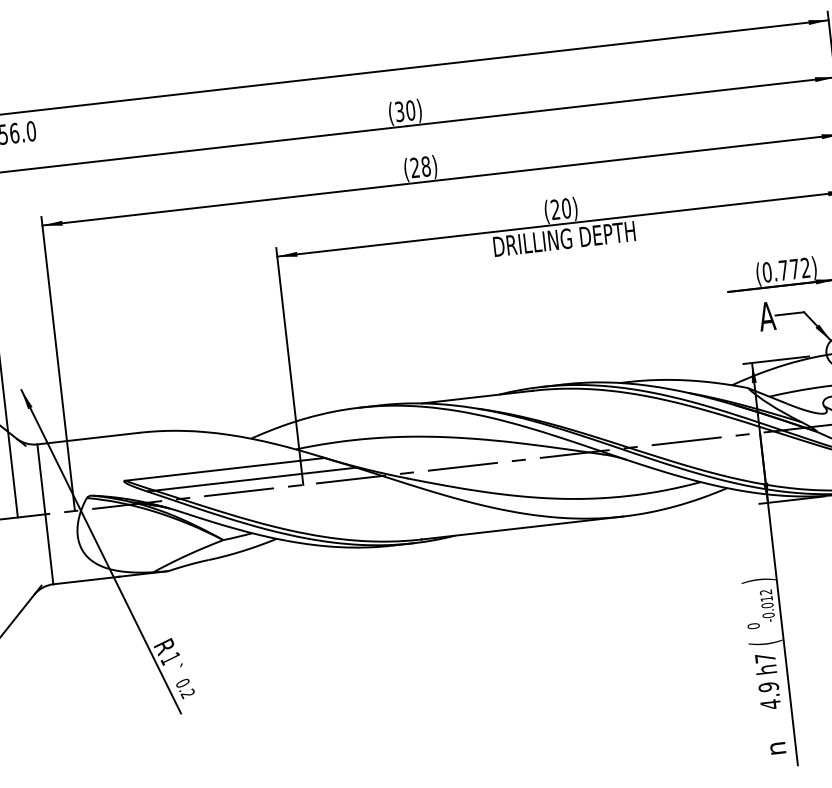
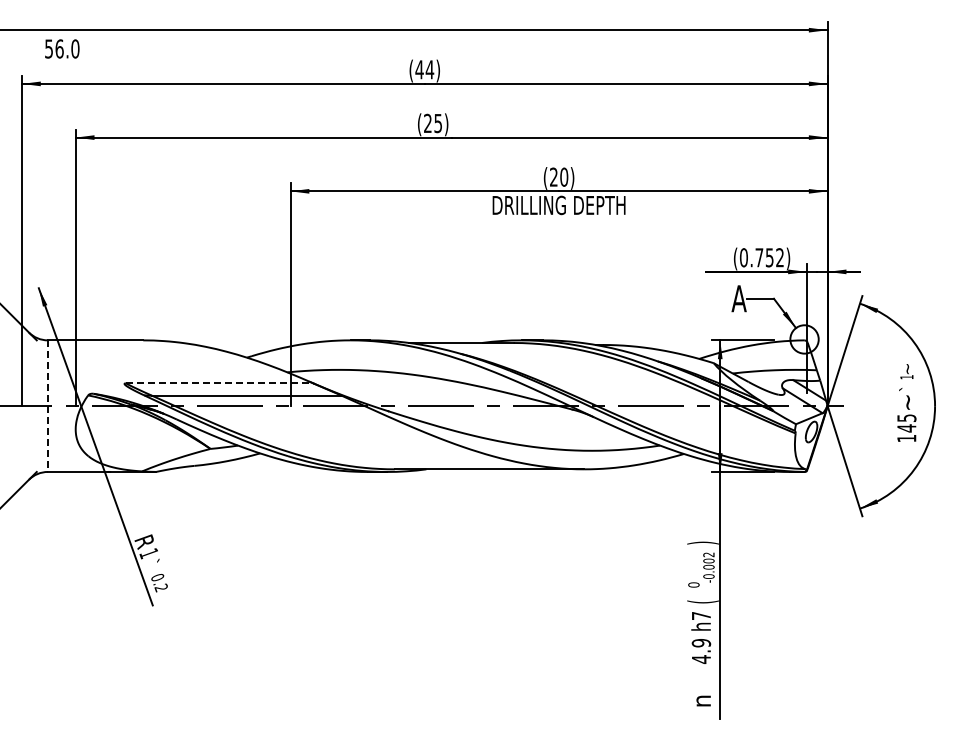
text: (404, 110) -> (424, 69), (30) -> (44)
text: (426, 166) -> (438, 123), (28) -> (25)
text: (794, 268) -> (769, 257), (0.772) -> (0.752)
line: (225, 469) -> (219, 383), solid -> dashed
line: (44, 514) -> (47, 406), solid -> dashed
text: (766, 598) -> (708, 560), -0.012 -> -0.002

